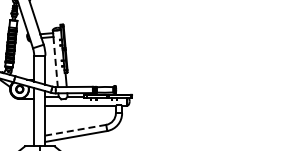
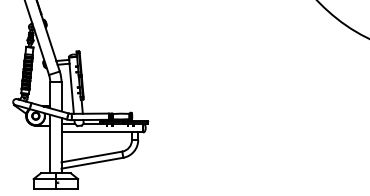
line: (55, 62) -> (71, 89), dashed -> solid
line: (75, 129) -> (91, 156), dashed -> solid

